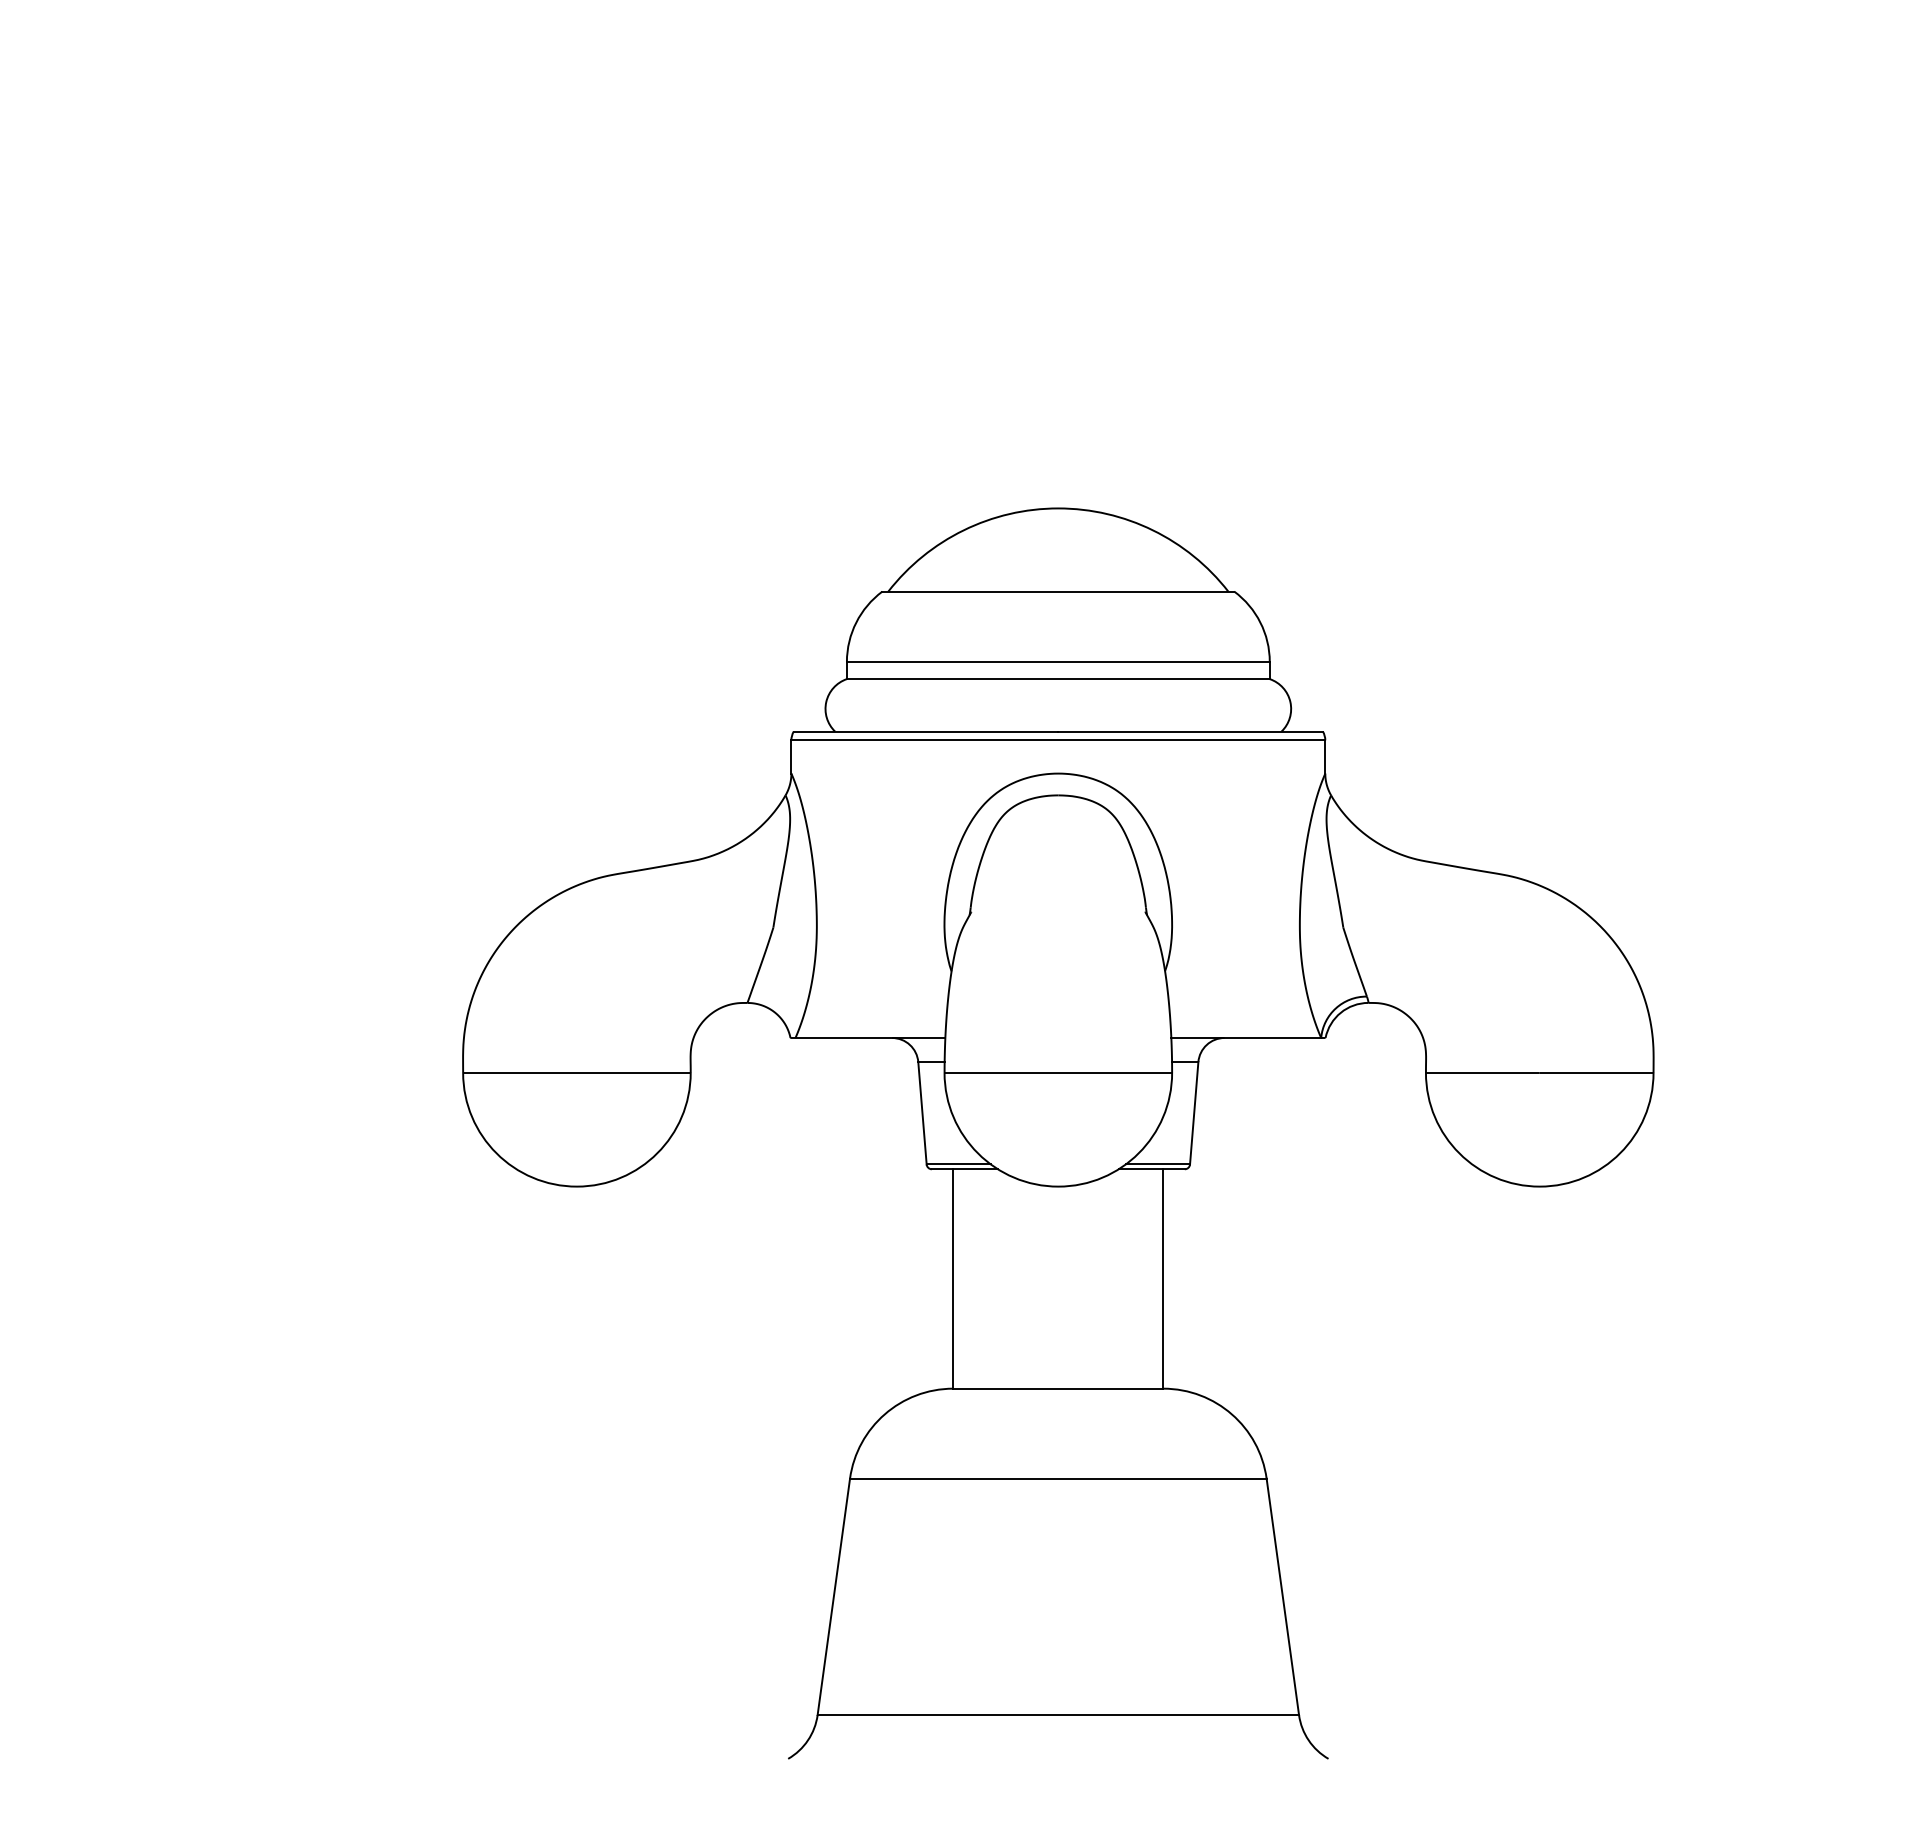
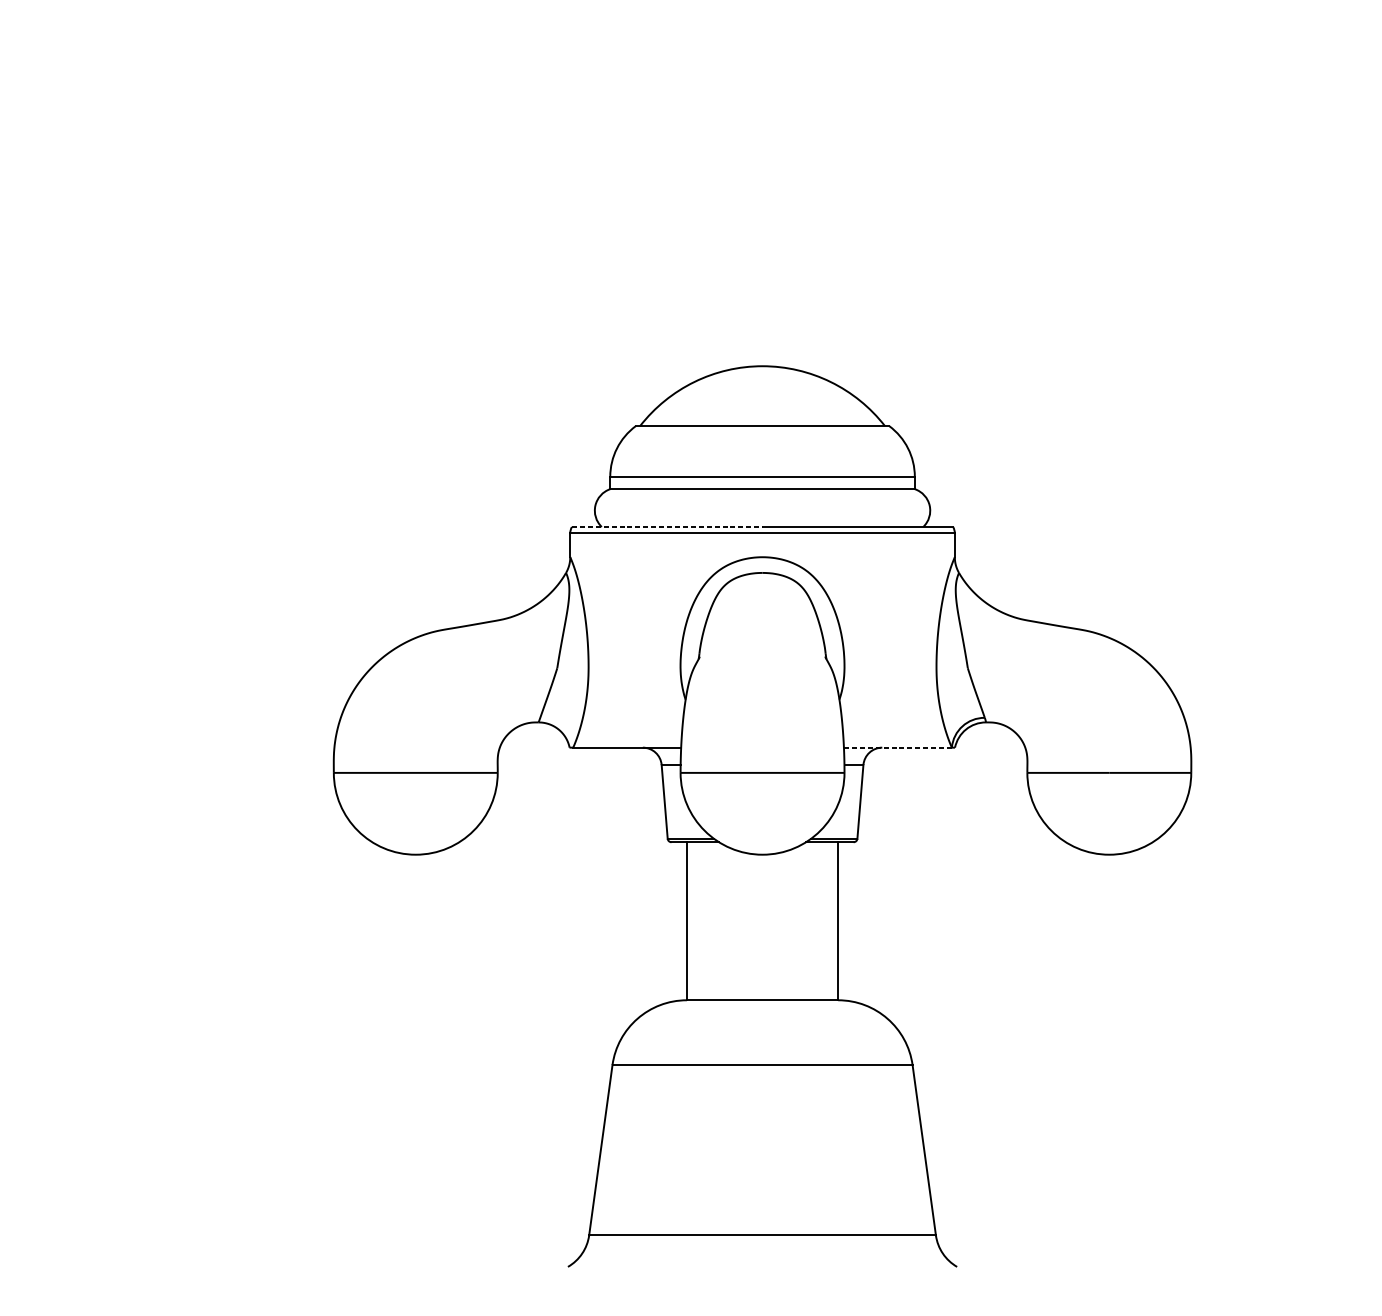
line: (926, 731) -> (667, 526), solid -> dashed
line: (1246, 1037) -> (898, 747), solid -> dashed

